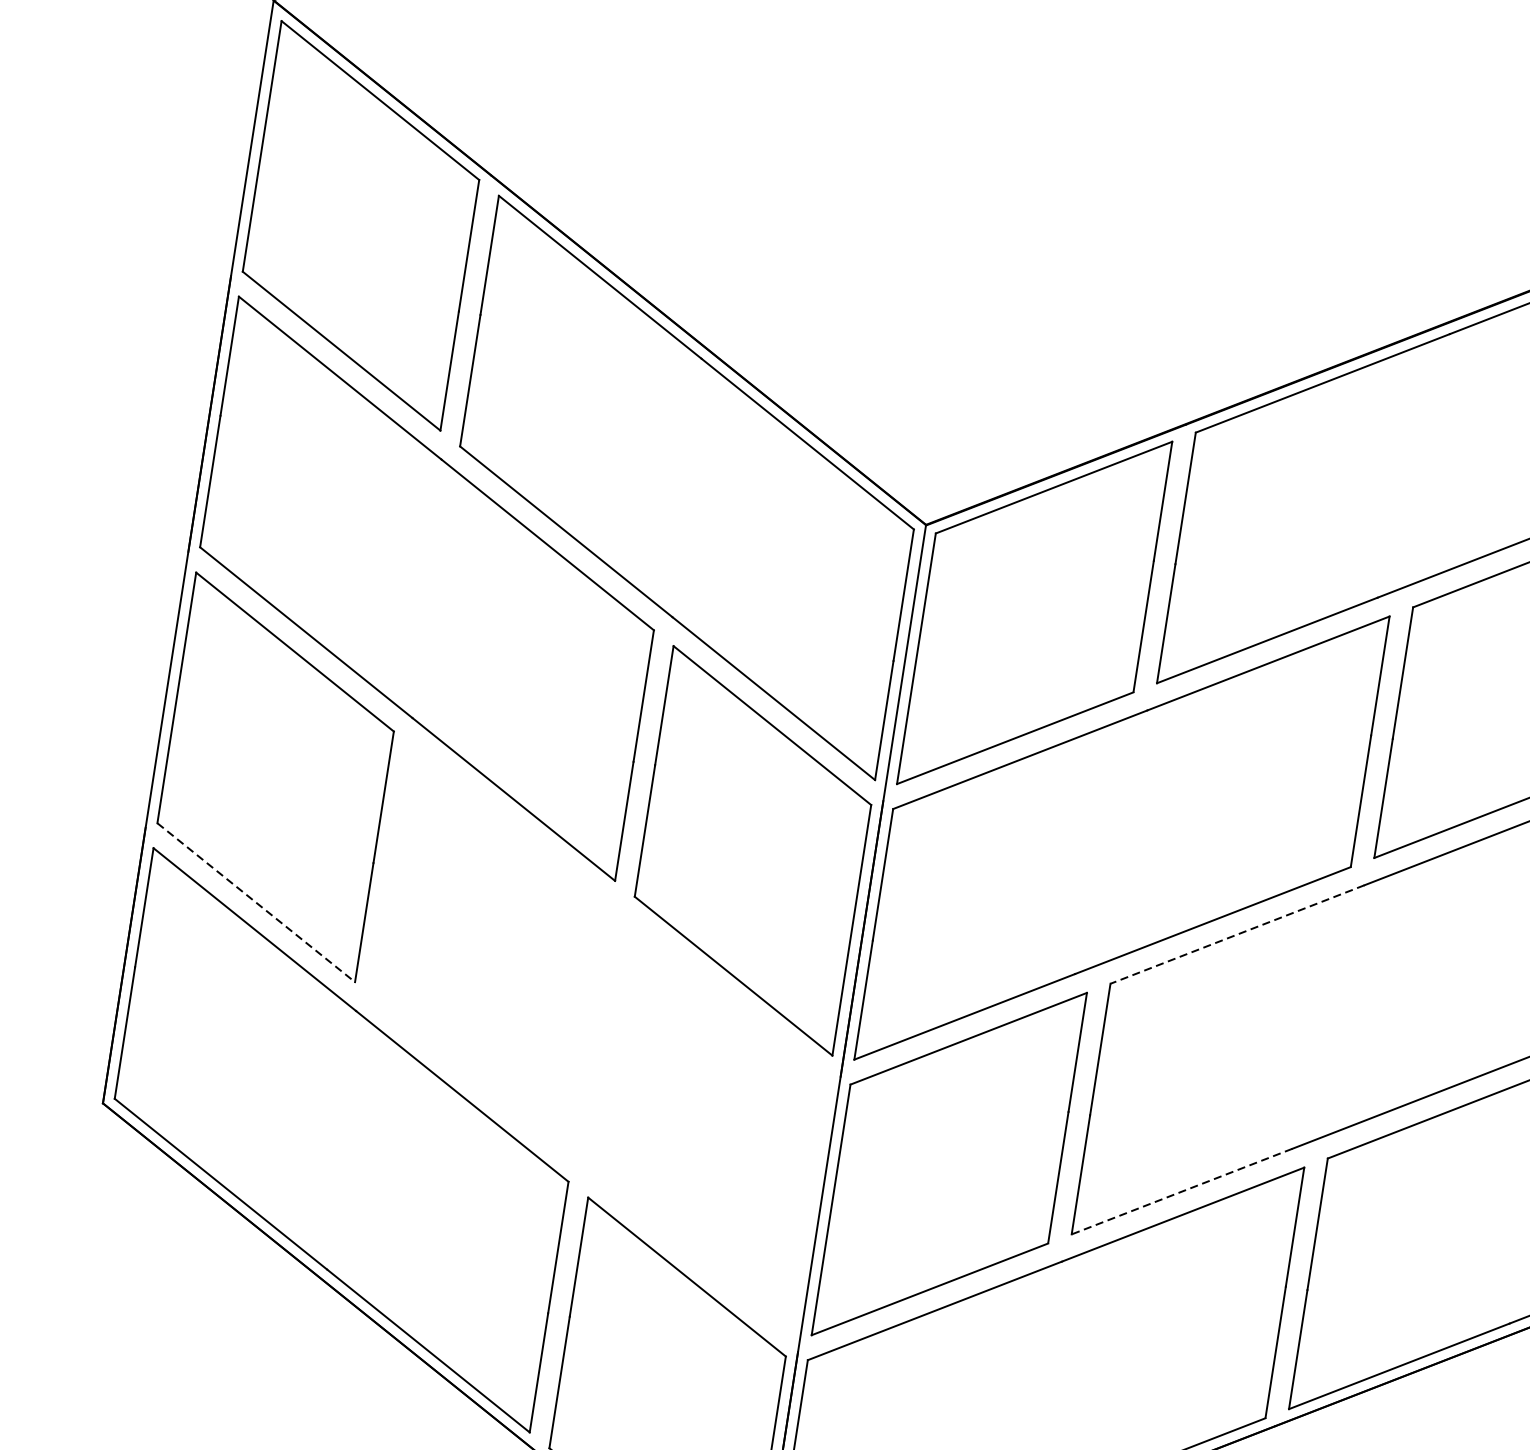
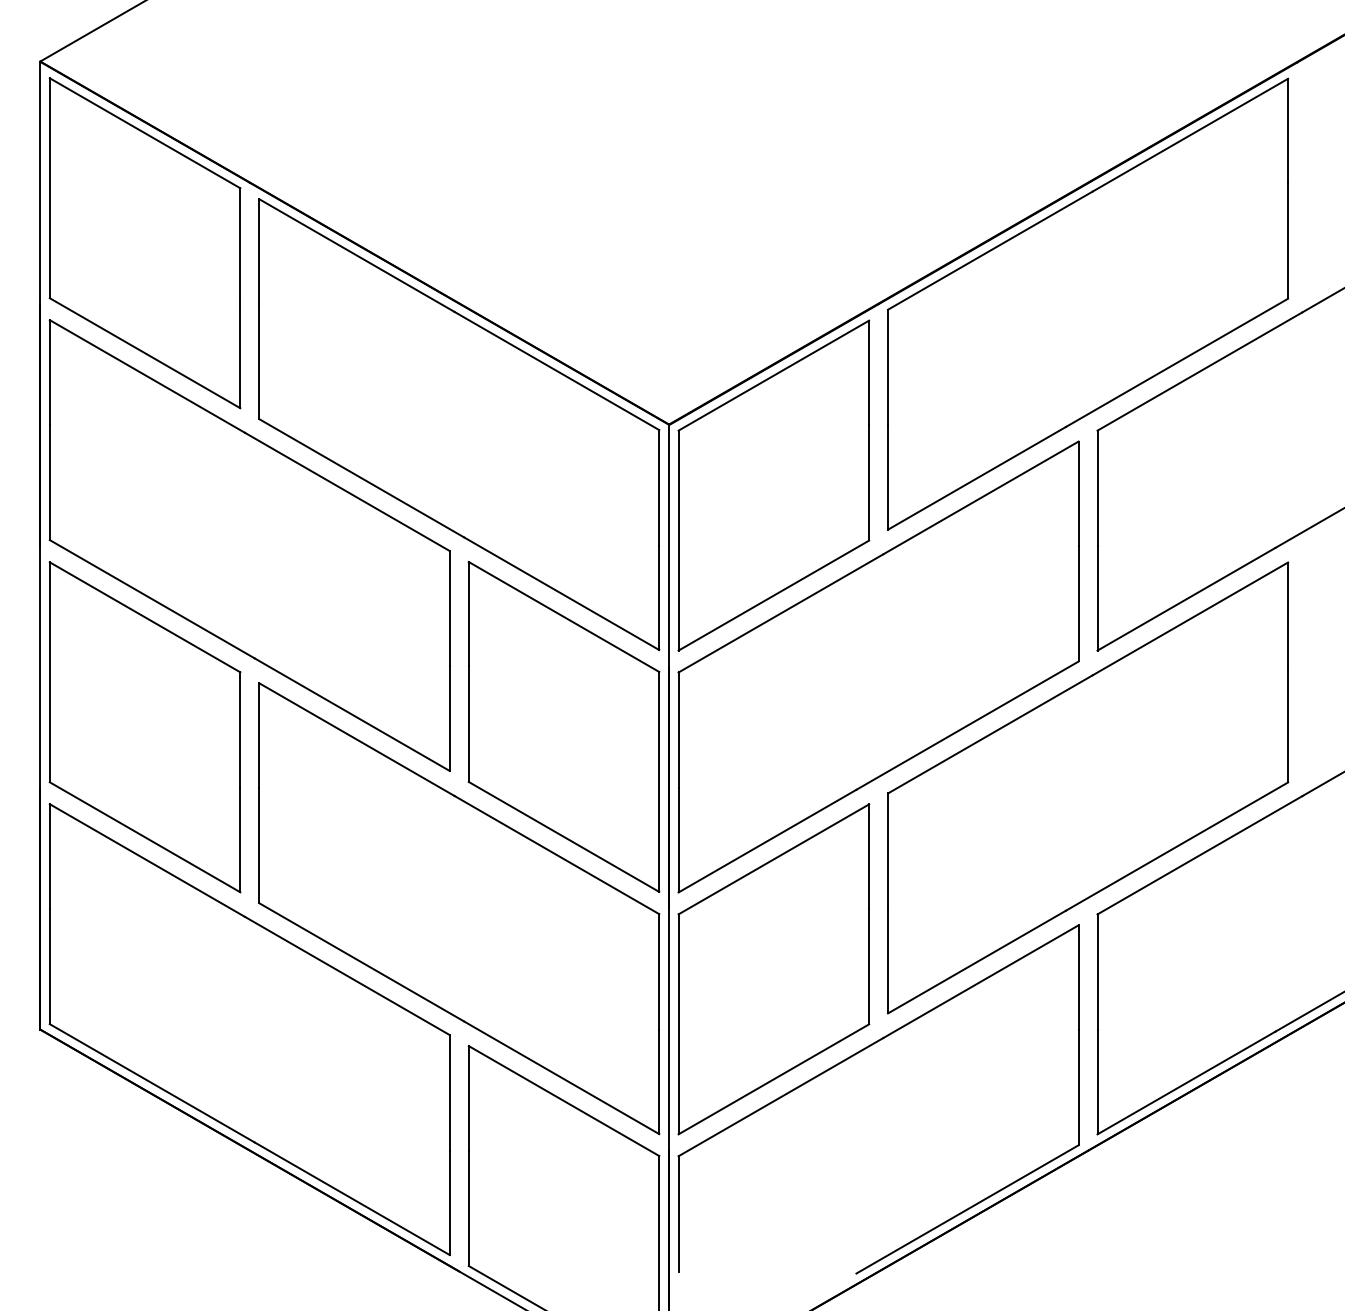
line: (256, 903) -> (145, 837), dashed -> solid
line: (1237, 934) -> (990, 734), dashed -> solid
part: (601, 1039) -> (459, 908), added
line: (1182, 1192) -> (977, 962), dashed -> solid

